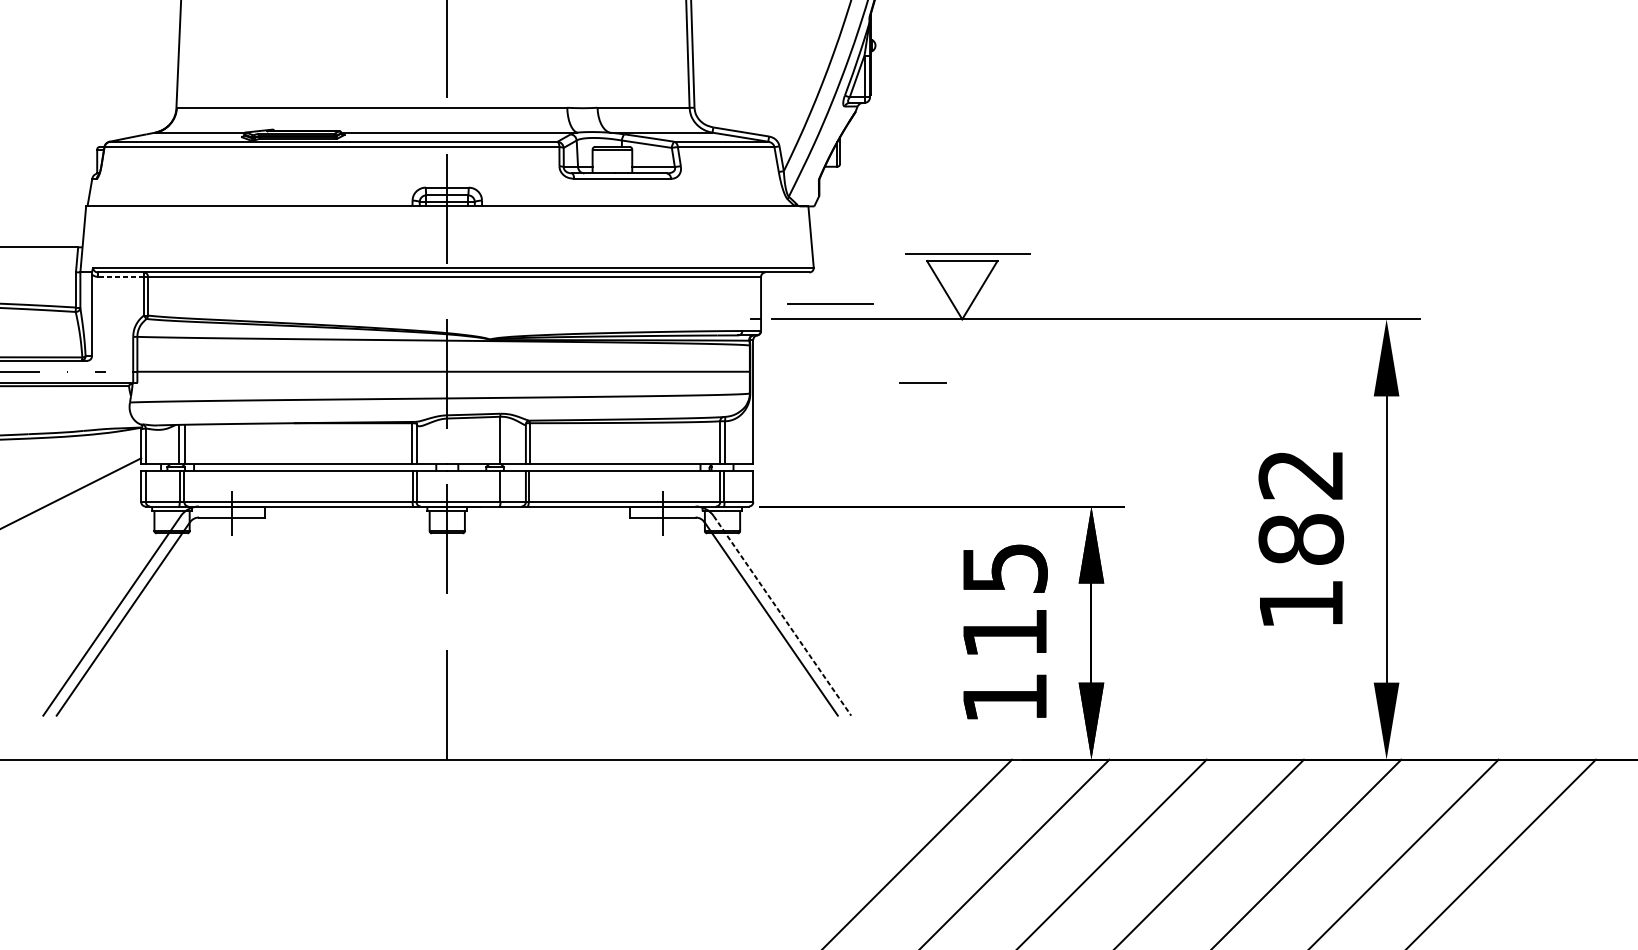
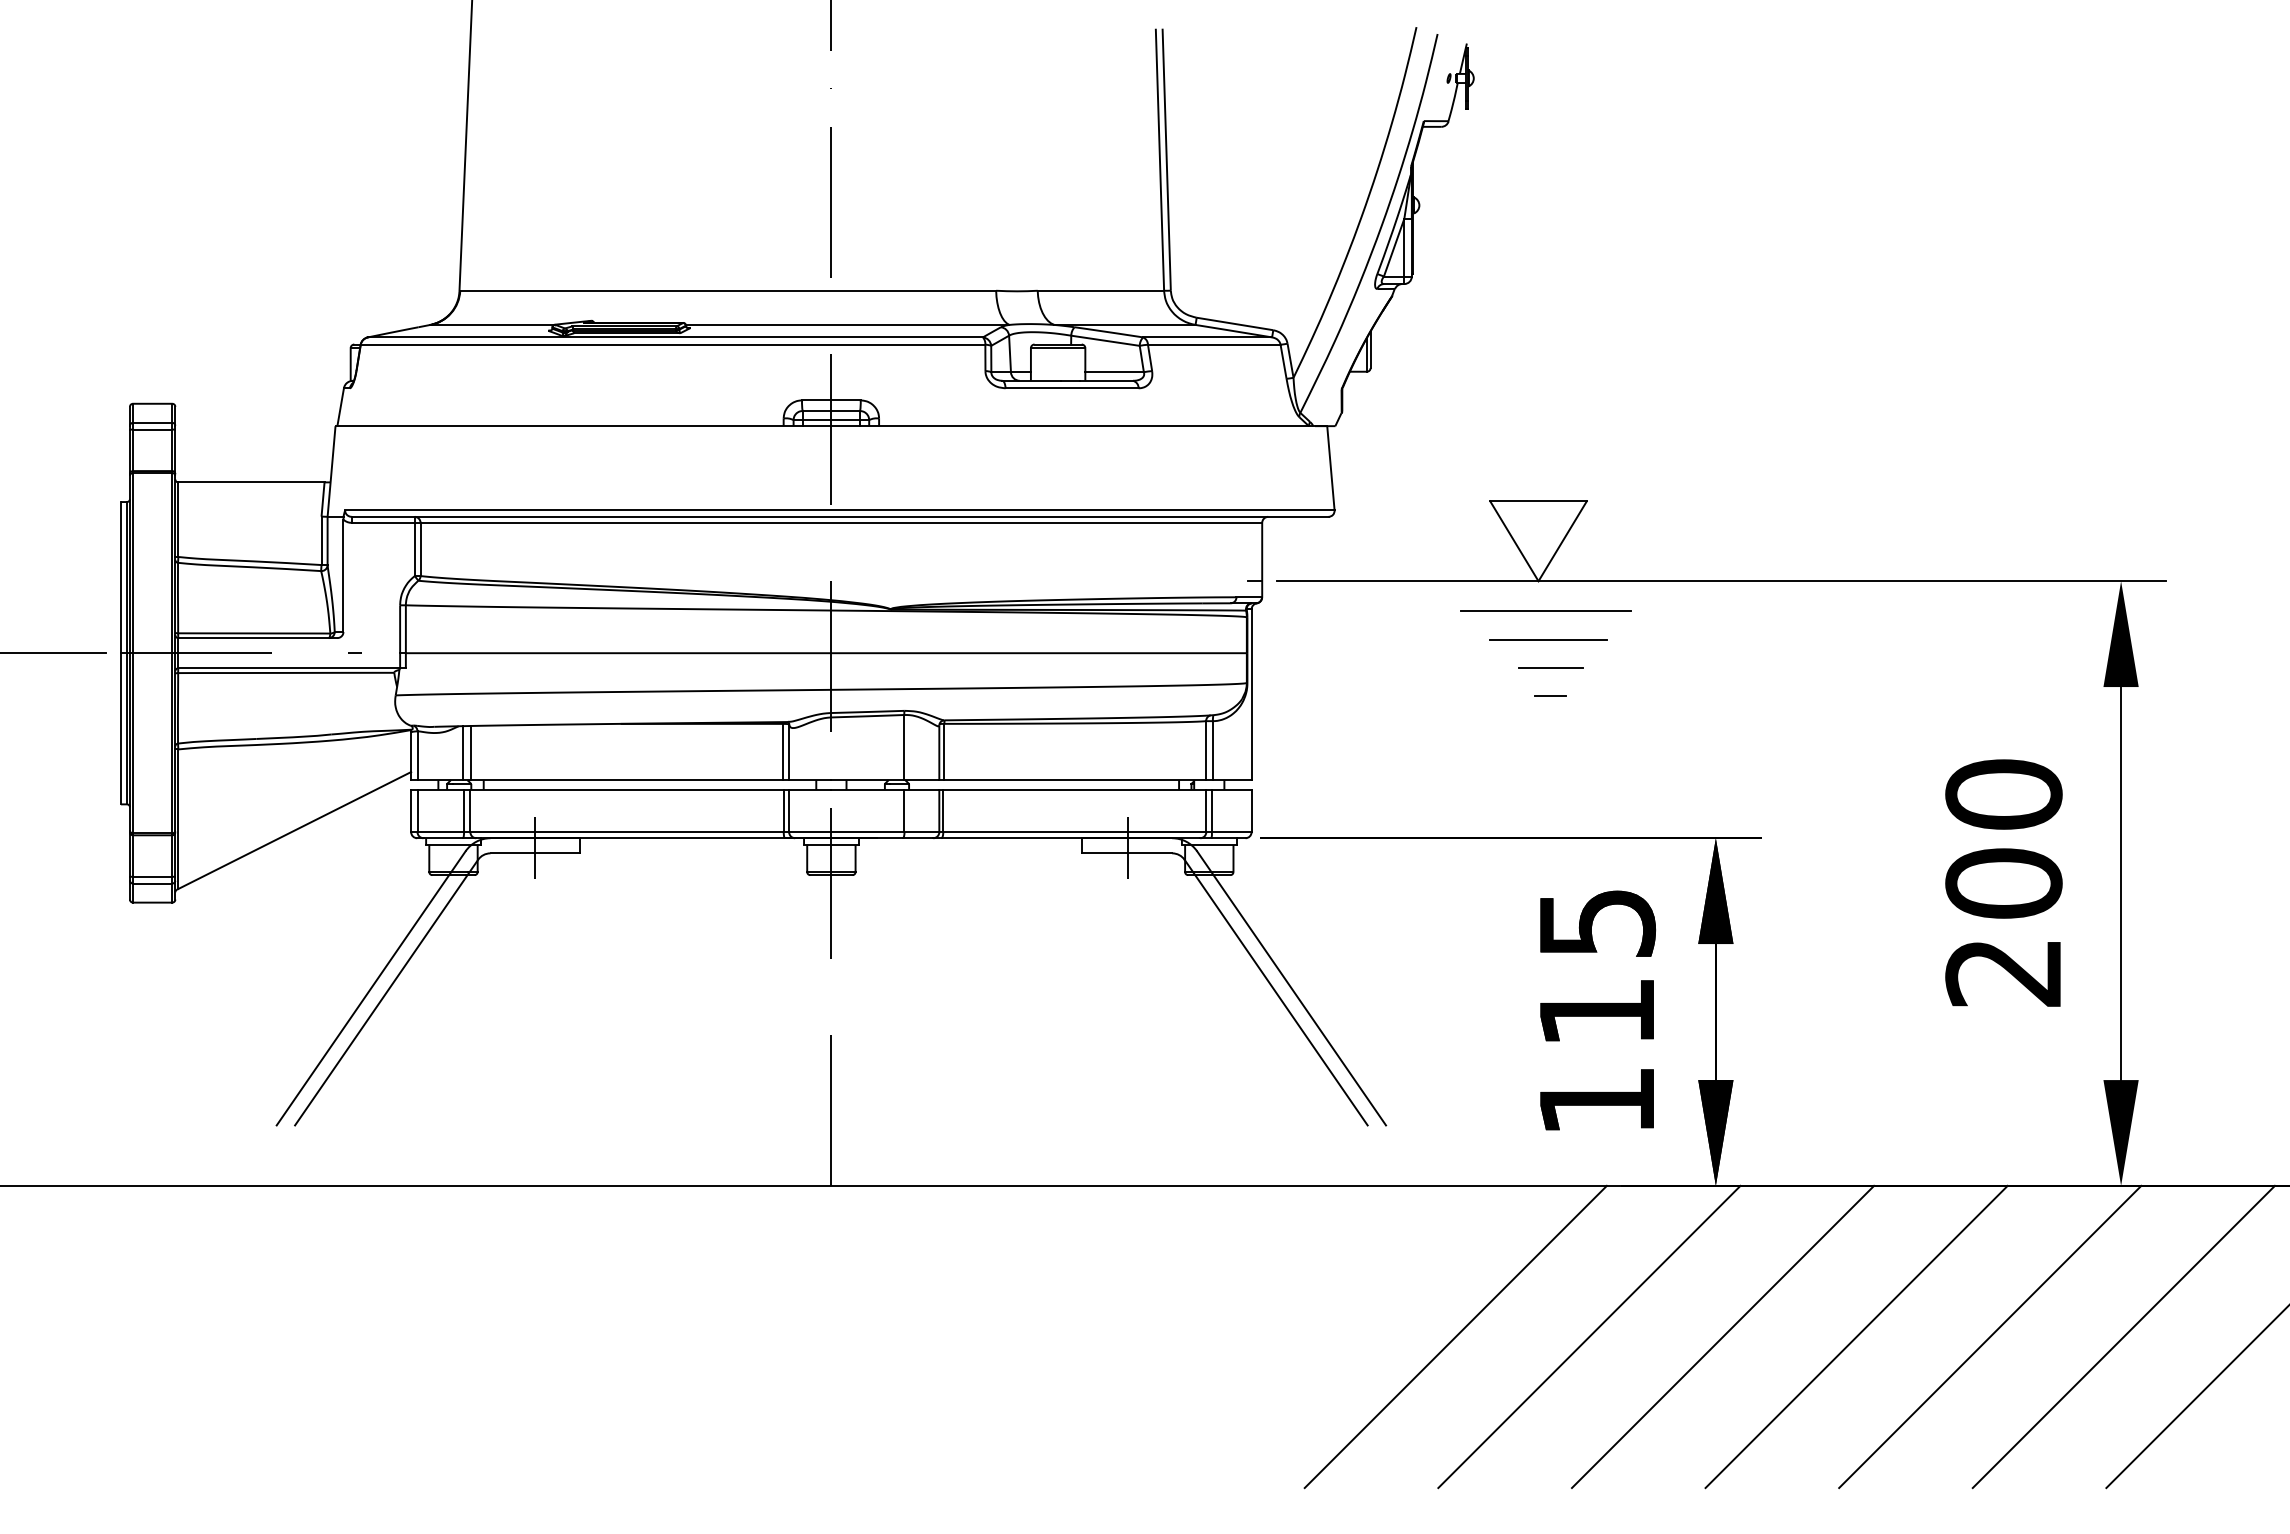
line: (967, 253) -> (1545, 610), moved
line: (120, 276) -> (382, 522), dashed -> solid
line: (830, 303) -> (1548, 639), moved
line: (922, 382) -> (1550, 667), moved
line: (971, 403) -> (1550, 696), added
text: (1300, 538) -> (2003, 882), 182 -> 200
line: (782, 615) -> (1291, 988), dashed -> solid

